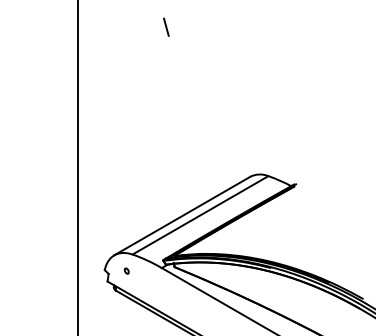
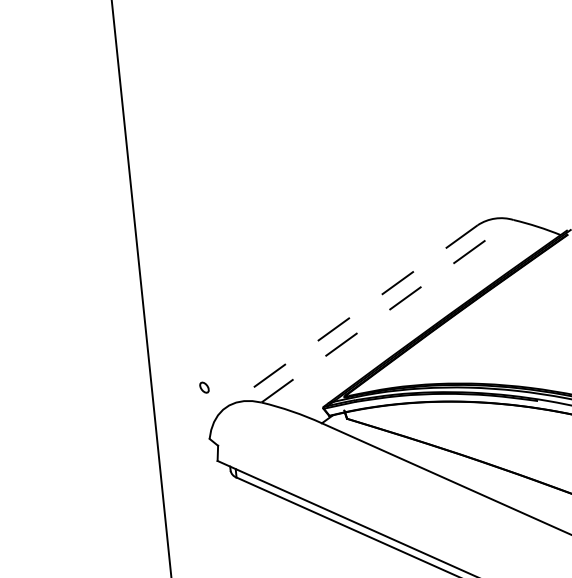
line: (200, 215) -> (387, 311), solid -> dashed
line: (181, 216) -> (350, 317), solid -> dashed
part: (126, 270) -> (203, 386), moved

